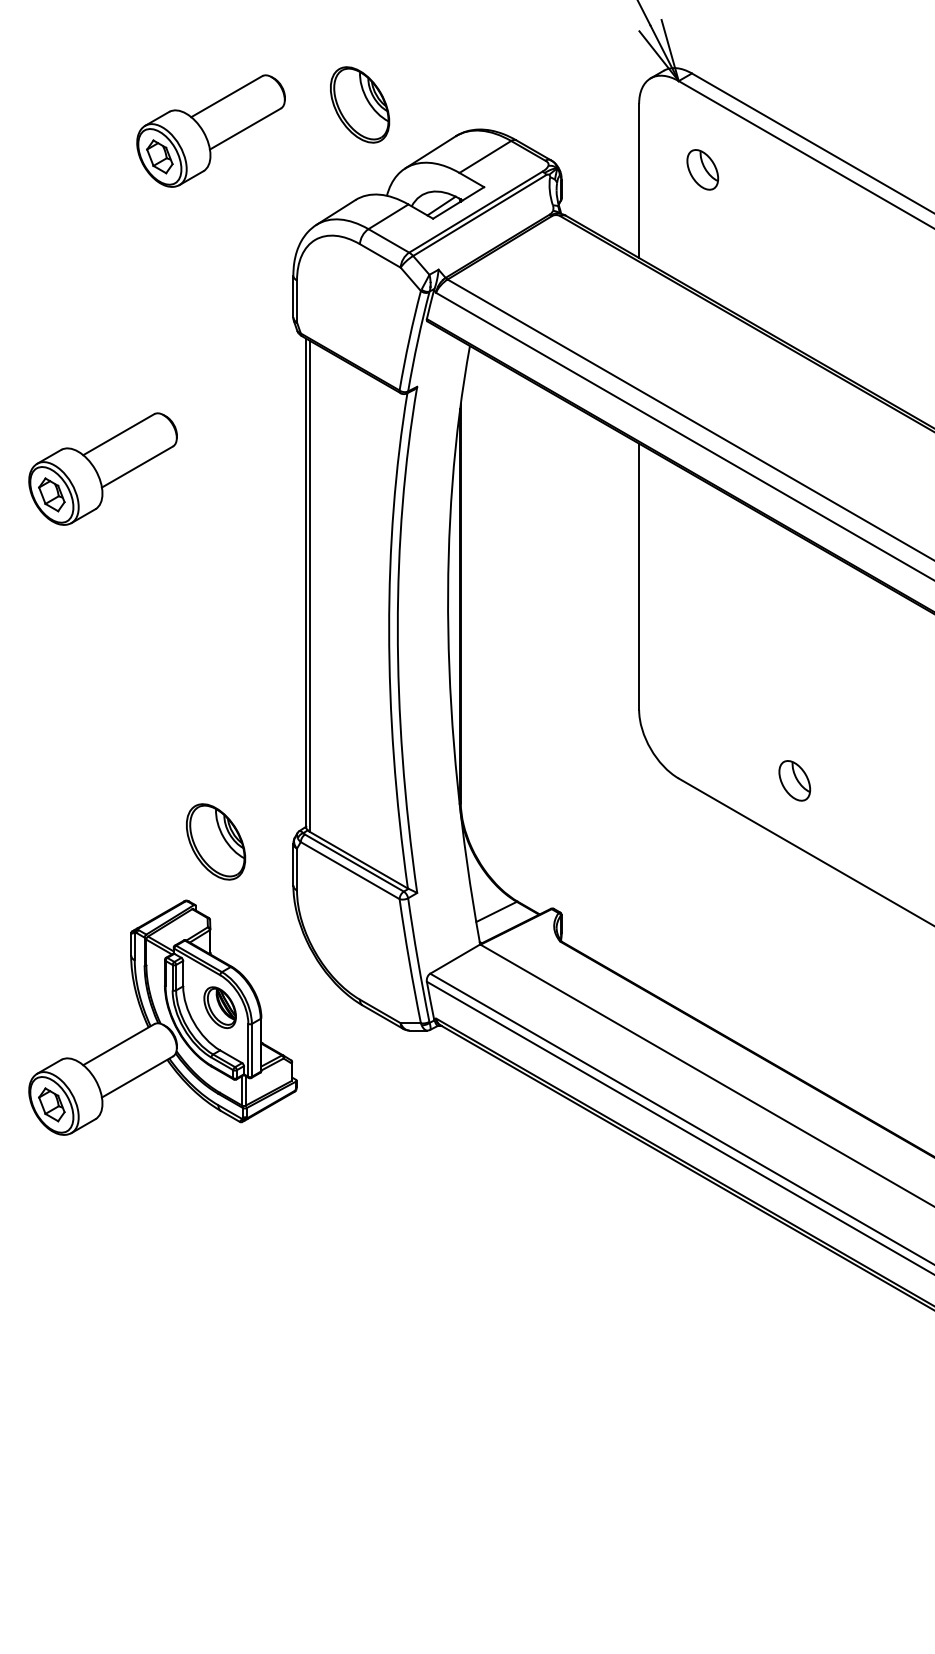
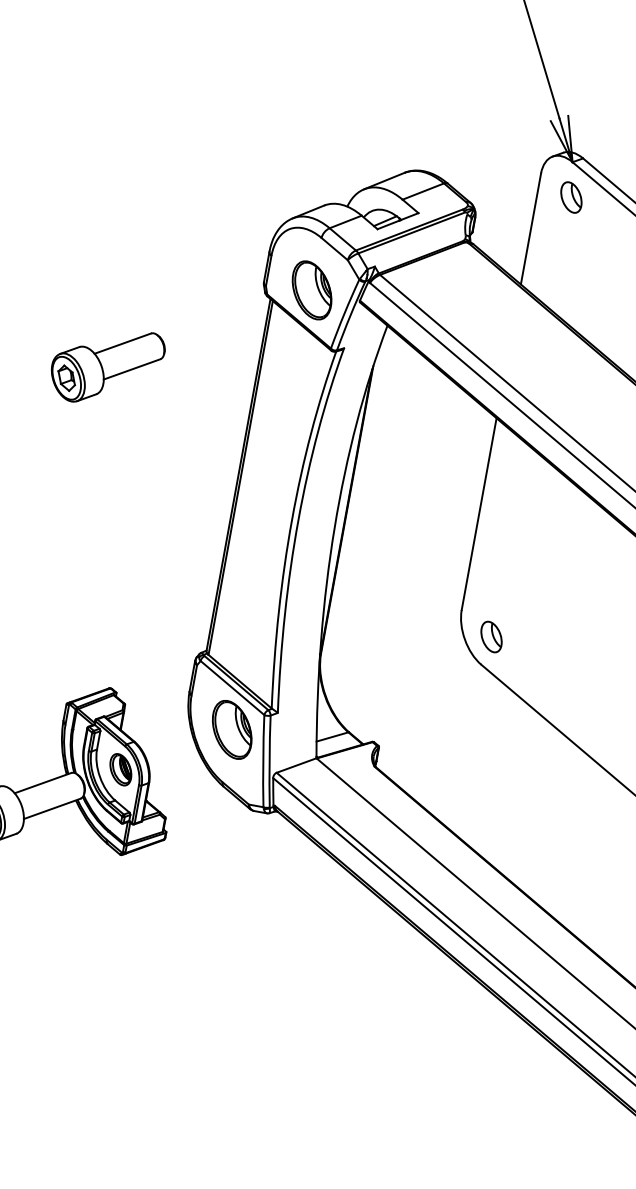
part: (360, 104) -> (312, 290), moved
part: (210, 130) -> (228, 136), removed
part: (702, 169) -> (571, 197), moved
part: (794, 780) -> (491, 636), moved
part: (216, 841) -> (232, 729), moved

